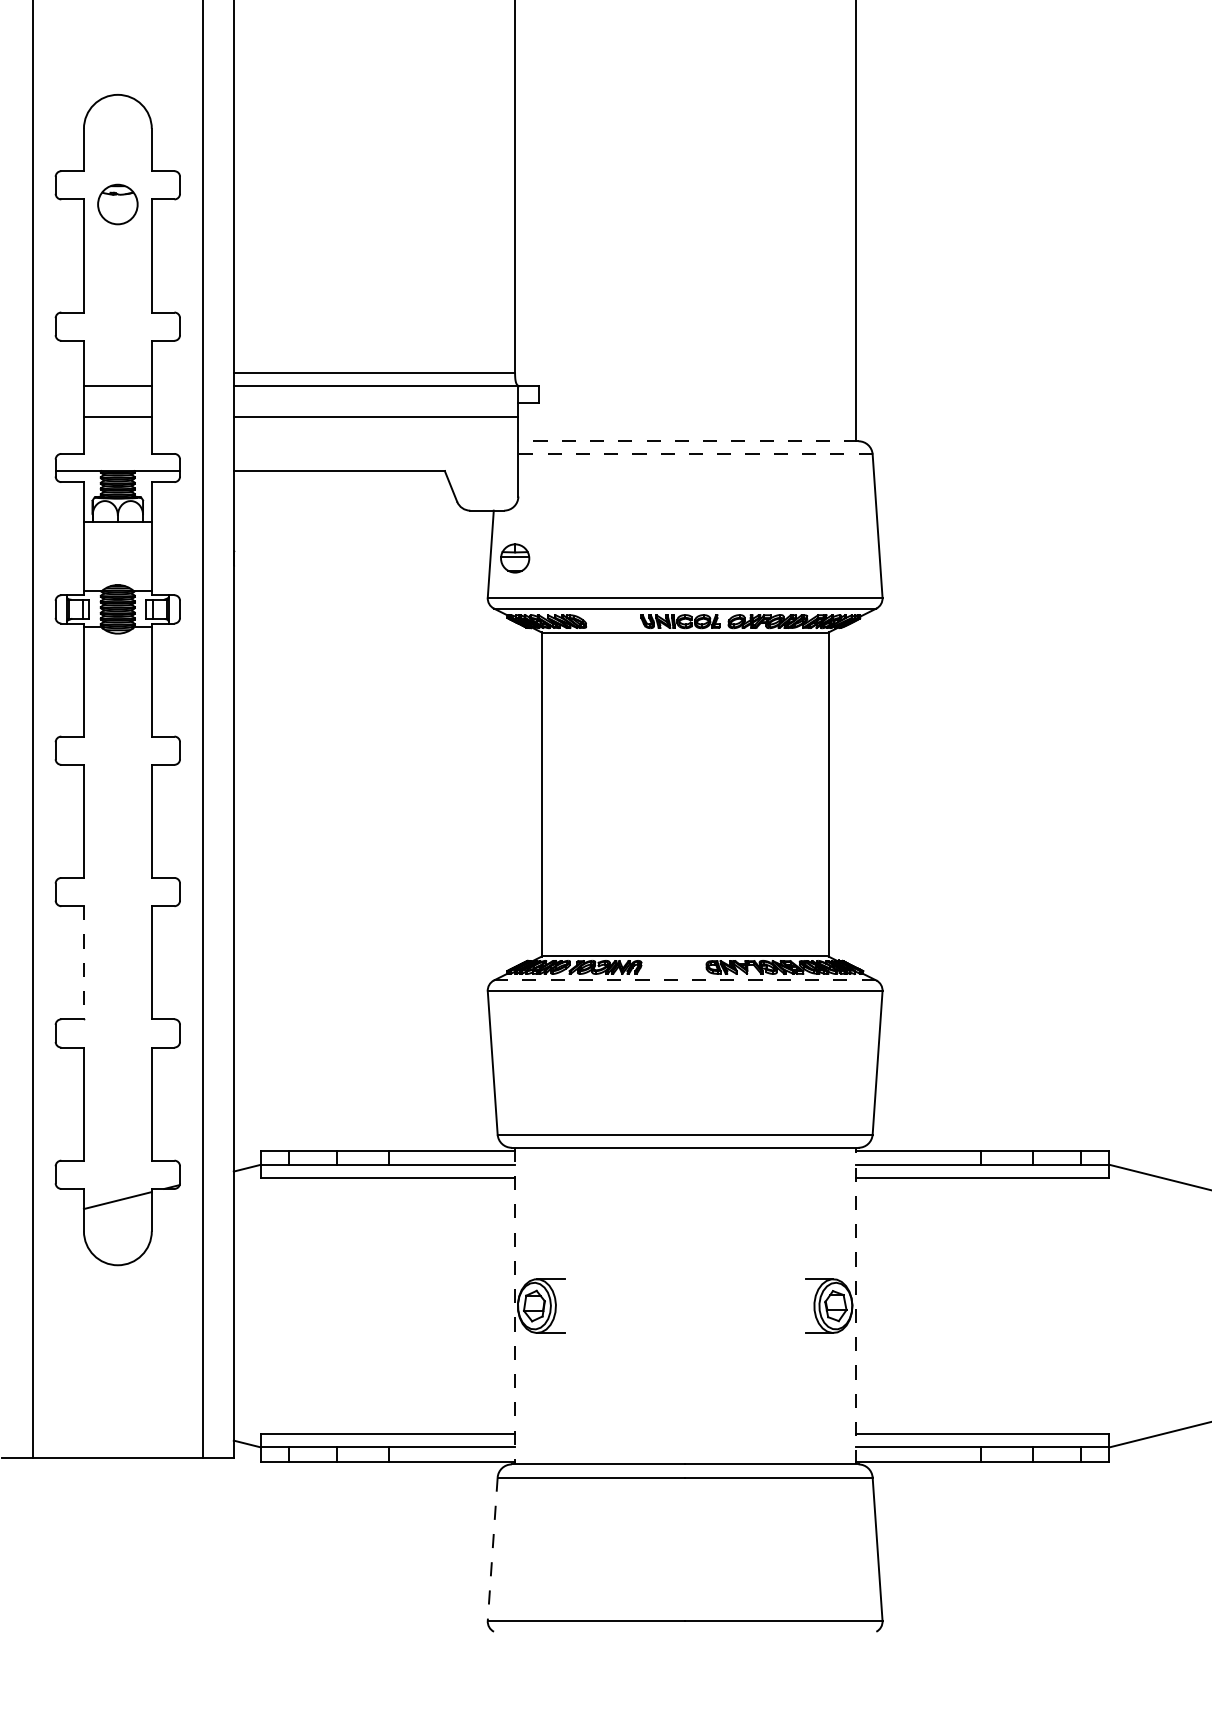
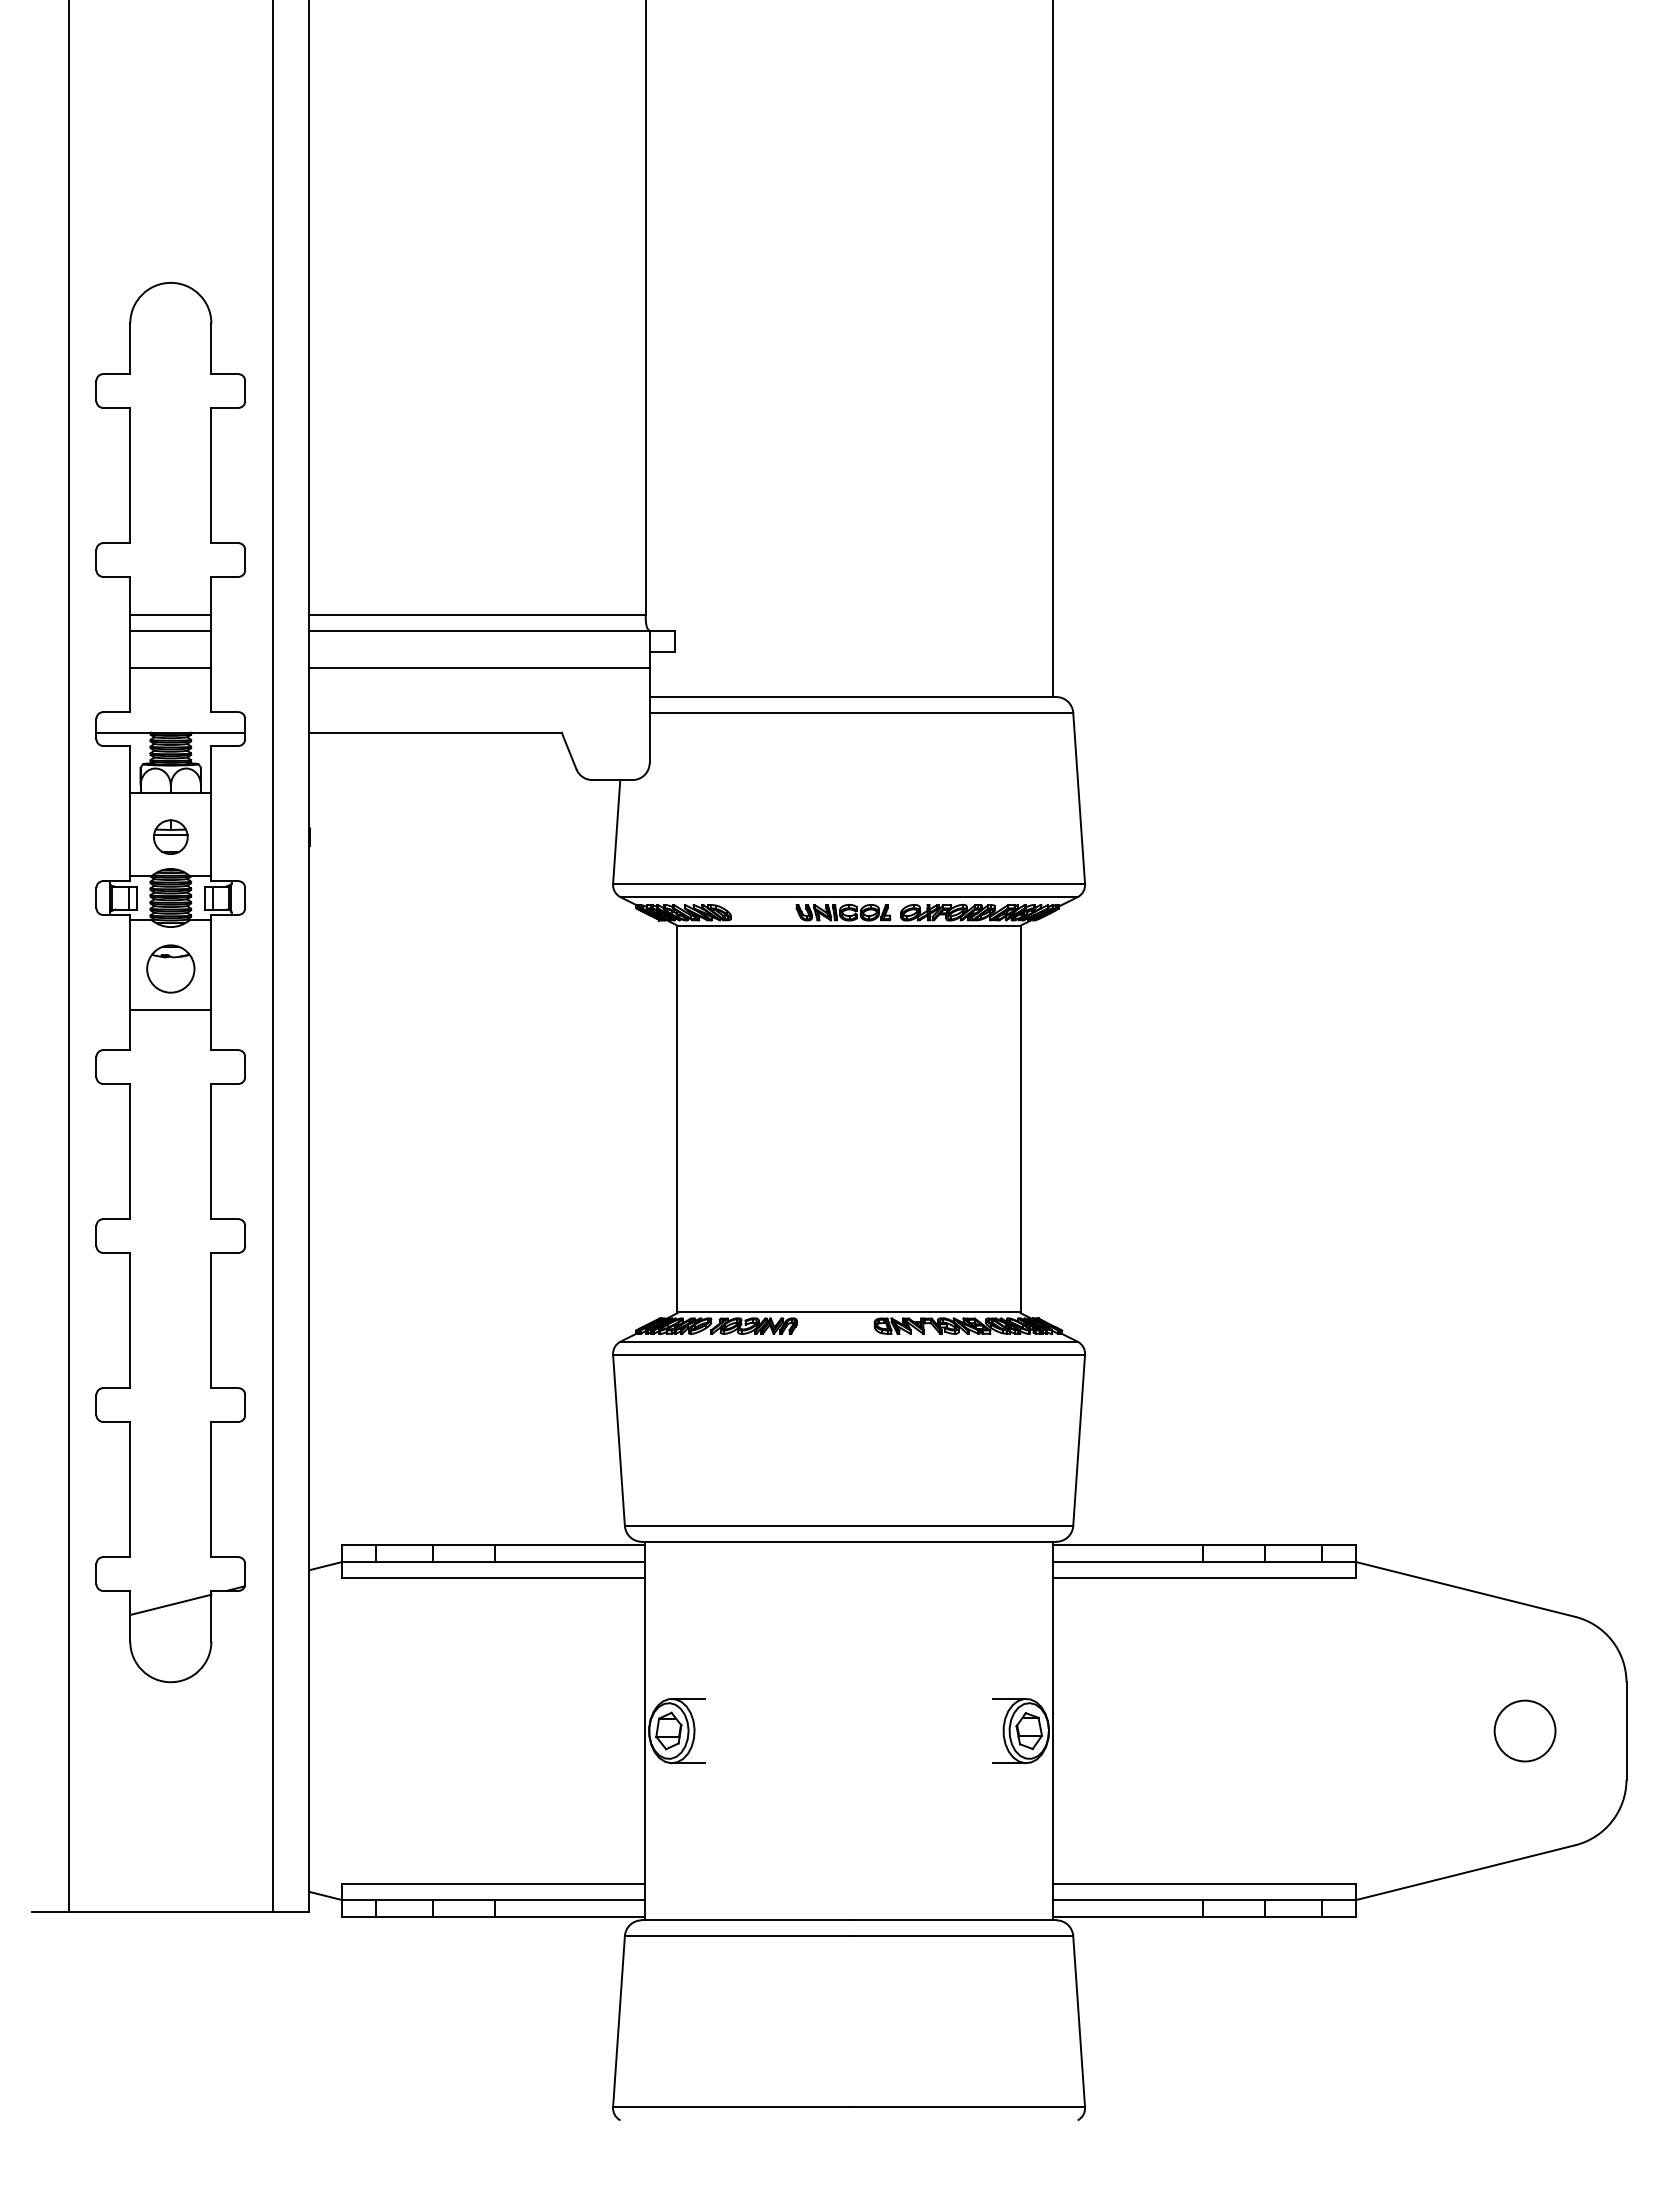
part: (117, 204) -> (170, 968), moved
line: (117, 373) -> (170, 615), added
line: (688, 441) -> (852, 697), dashed -> solid
line: (695, 454) -> (861, 712), dashed -> solid
part: (514, 557) -> (170, 836), moved
line: (117, 702) -> (170, 1009), added
line: (84, 962) -> (130, 1320), dashed -> solid
line: (685, 980) -> (849, 1341), dashed -> solid
line: (855, 1305) -> (1052, 1730), dashed -> solid
line: (514, 1306) -> (645, 1731), dashed -> solid
line: (492, 1549) -> (618, 2021), dashed -> solid

